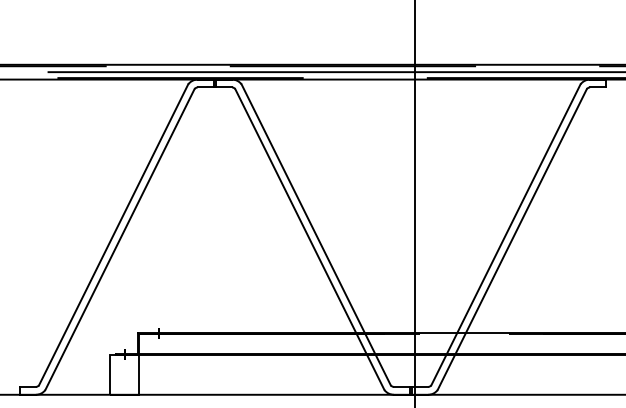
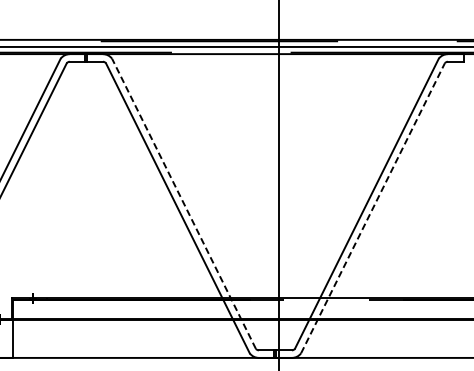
line: (316, 234) -> (184, 203), solid -> dashed
line: (512, 239) -> (373, 208), solid -> dashed

